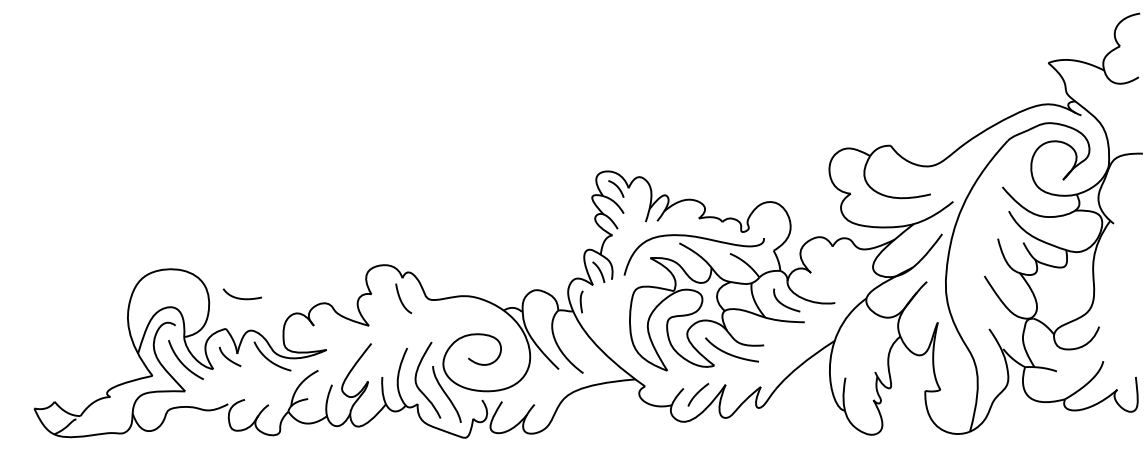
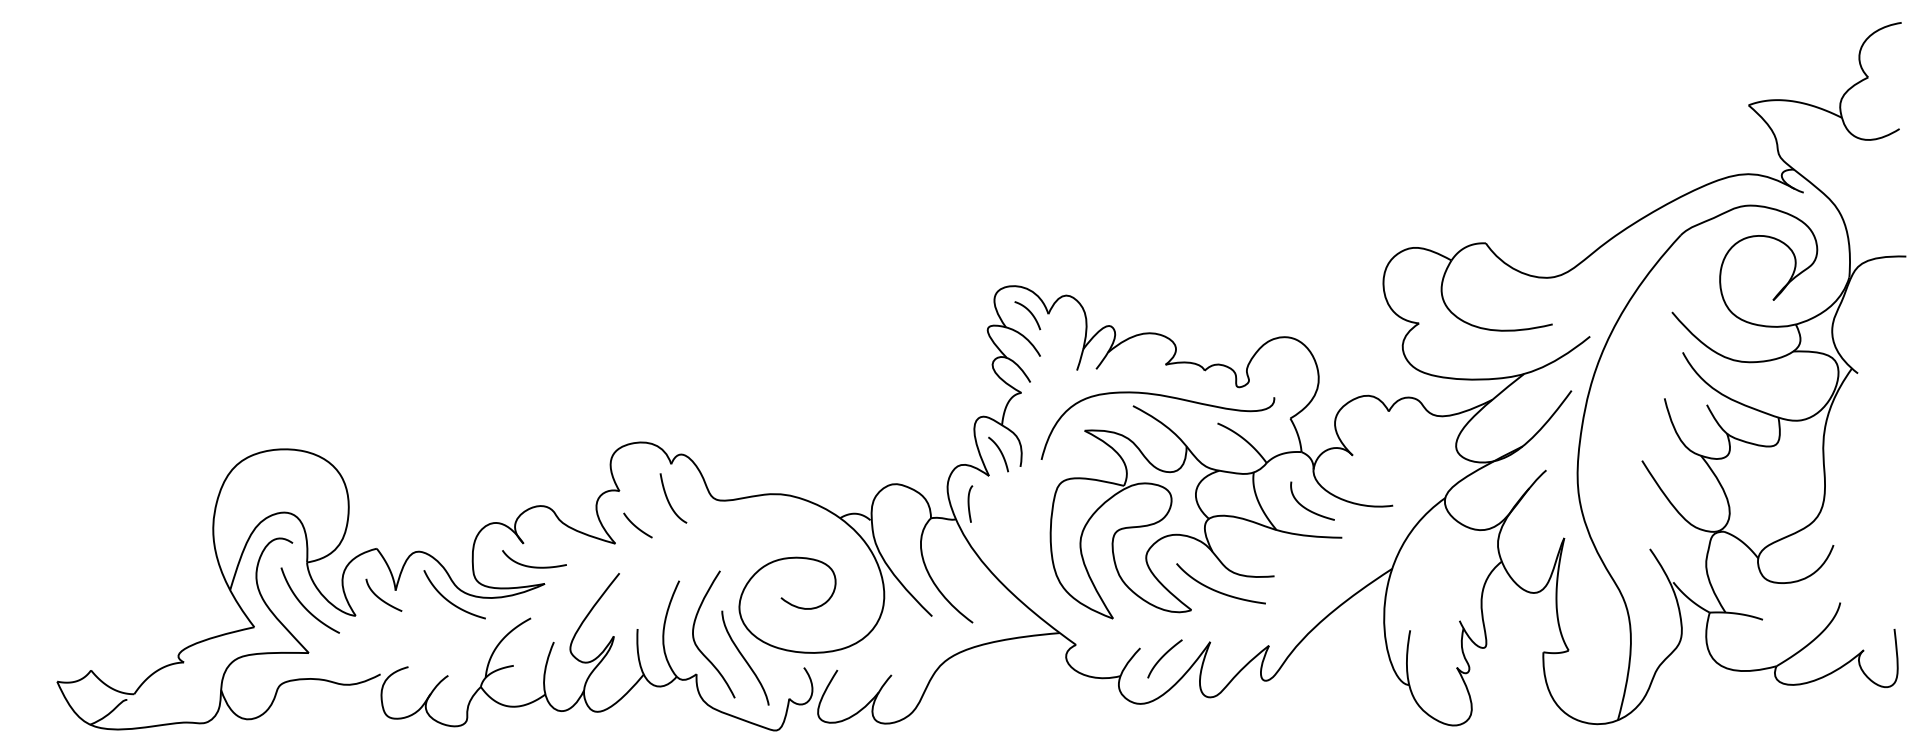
curve: (240, 297) -> (531, 564), moved
curve: (381, 314) -> (636, 524), added

